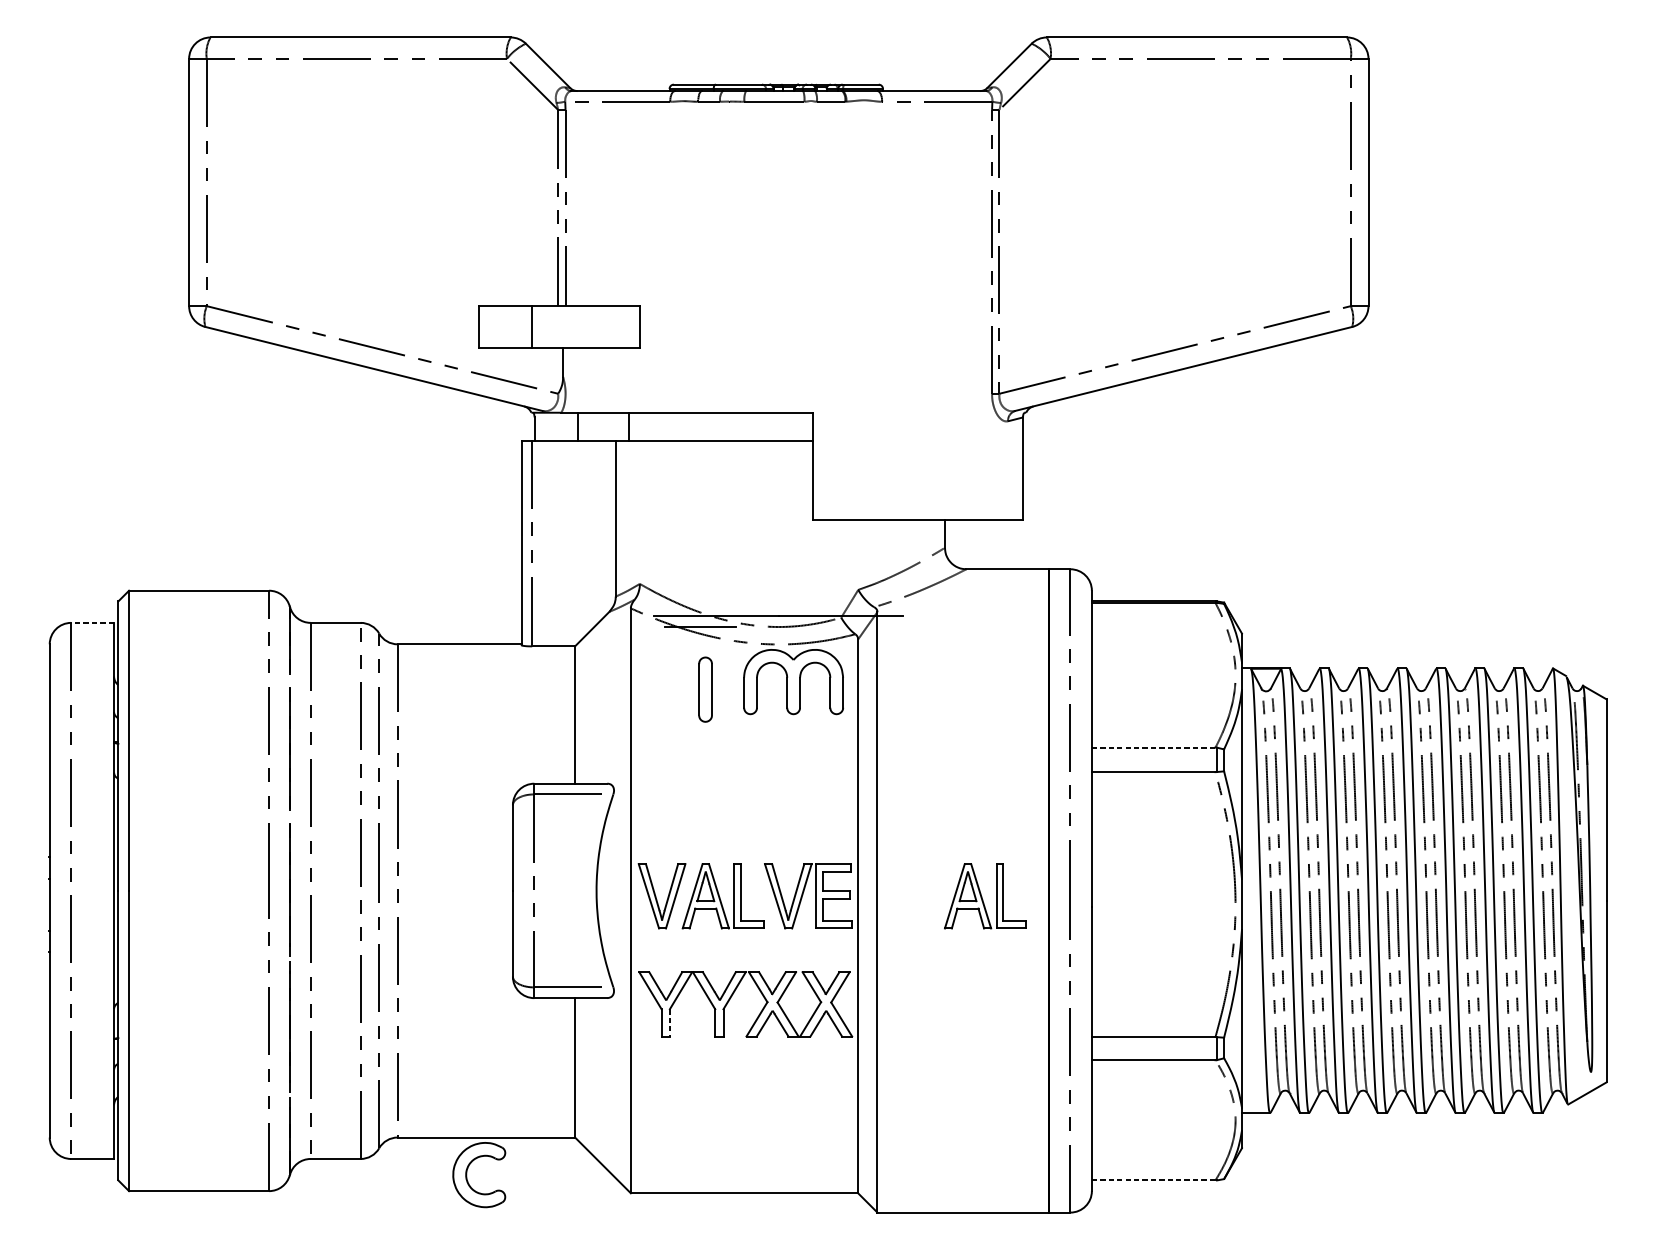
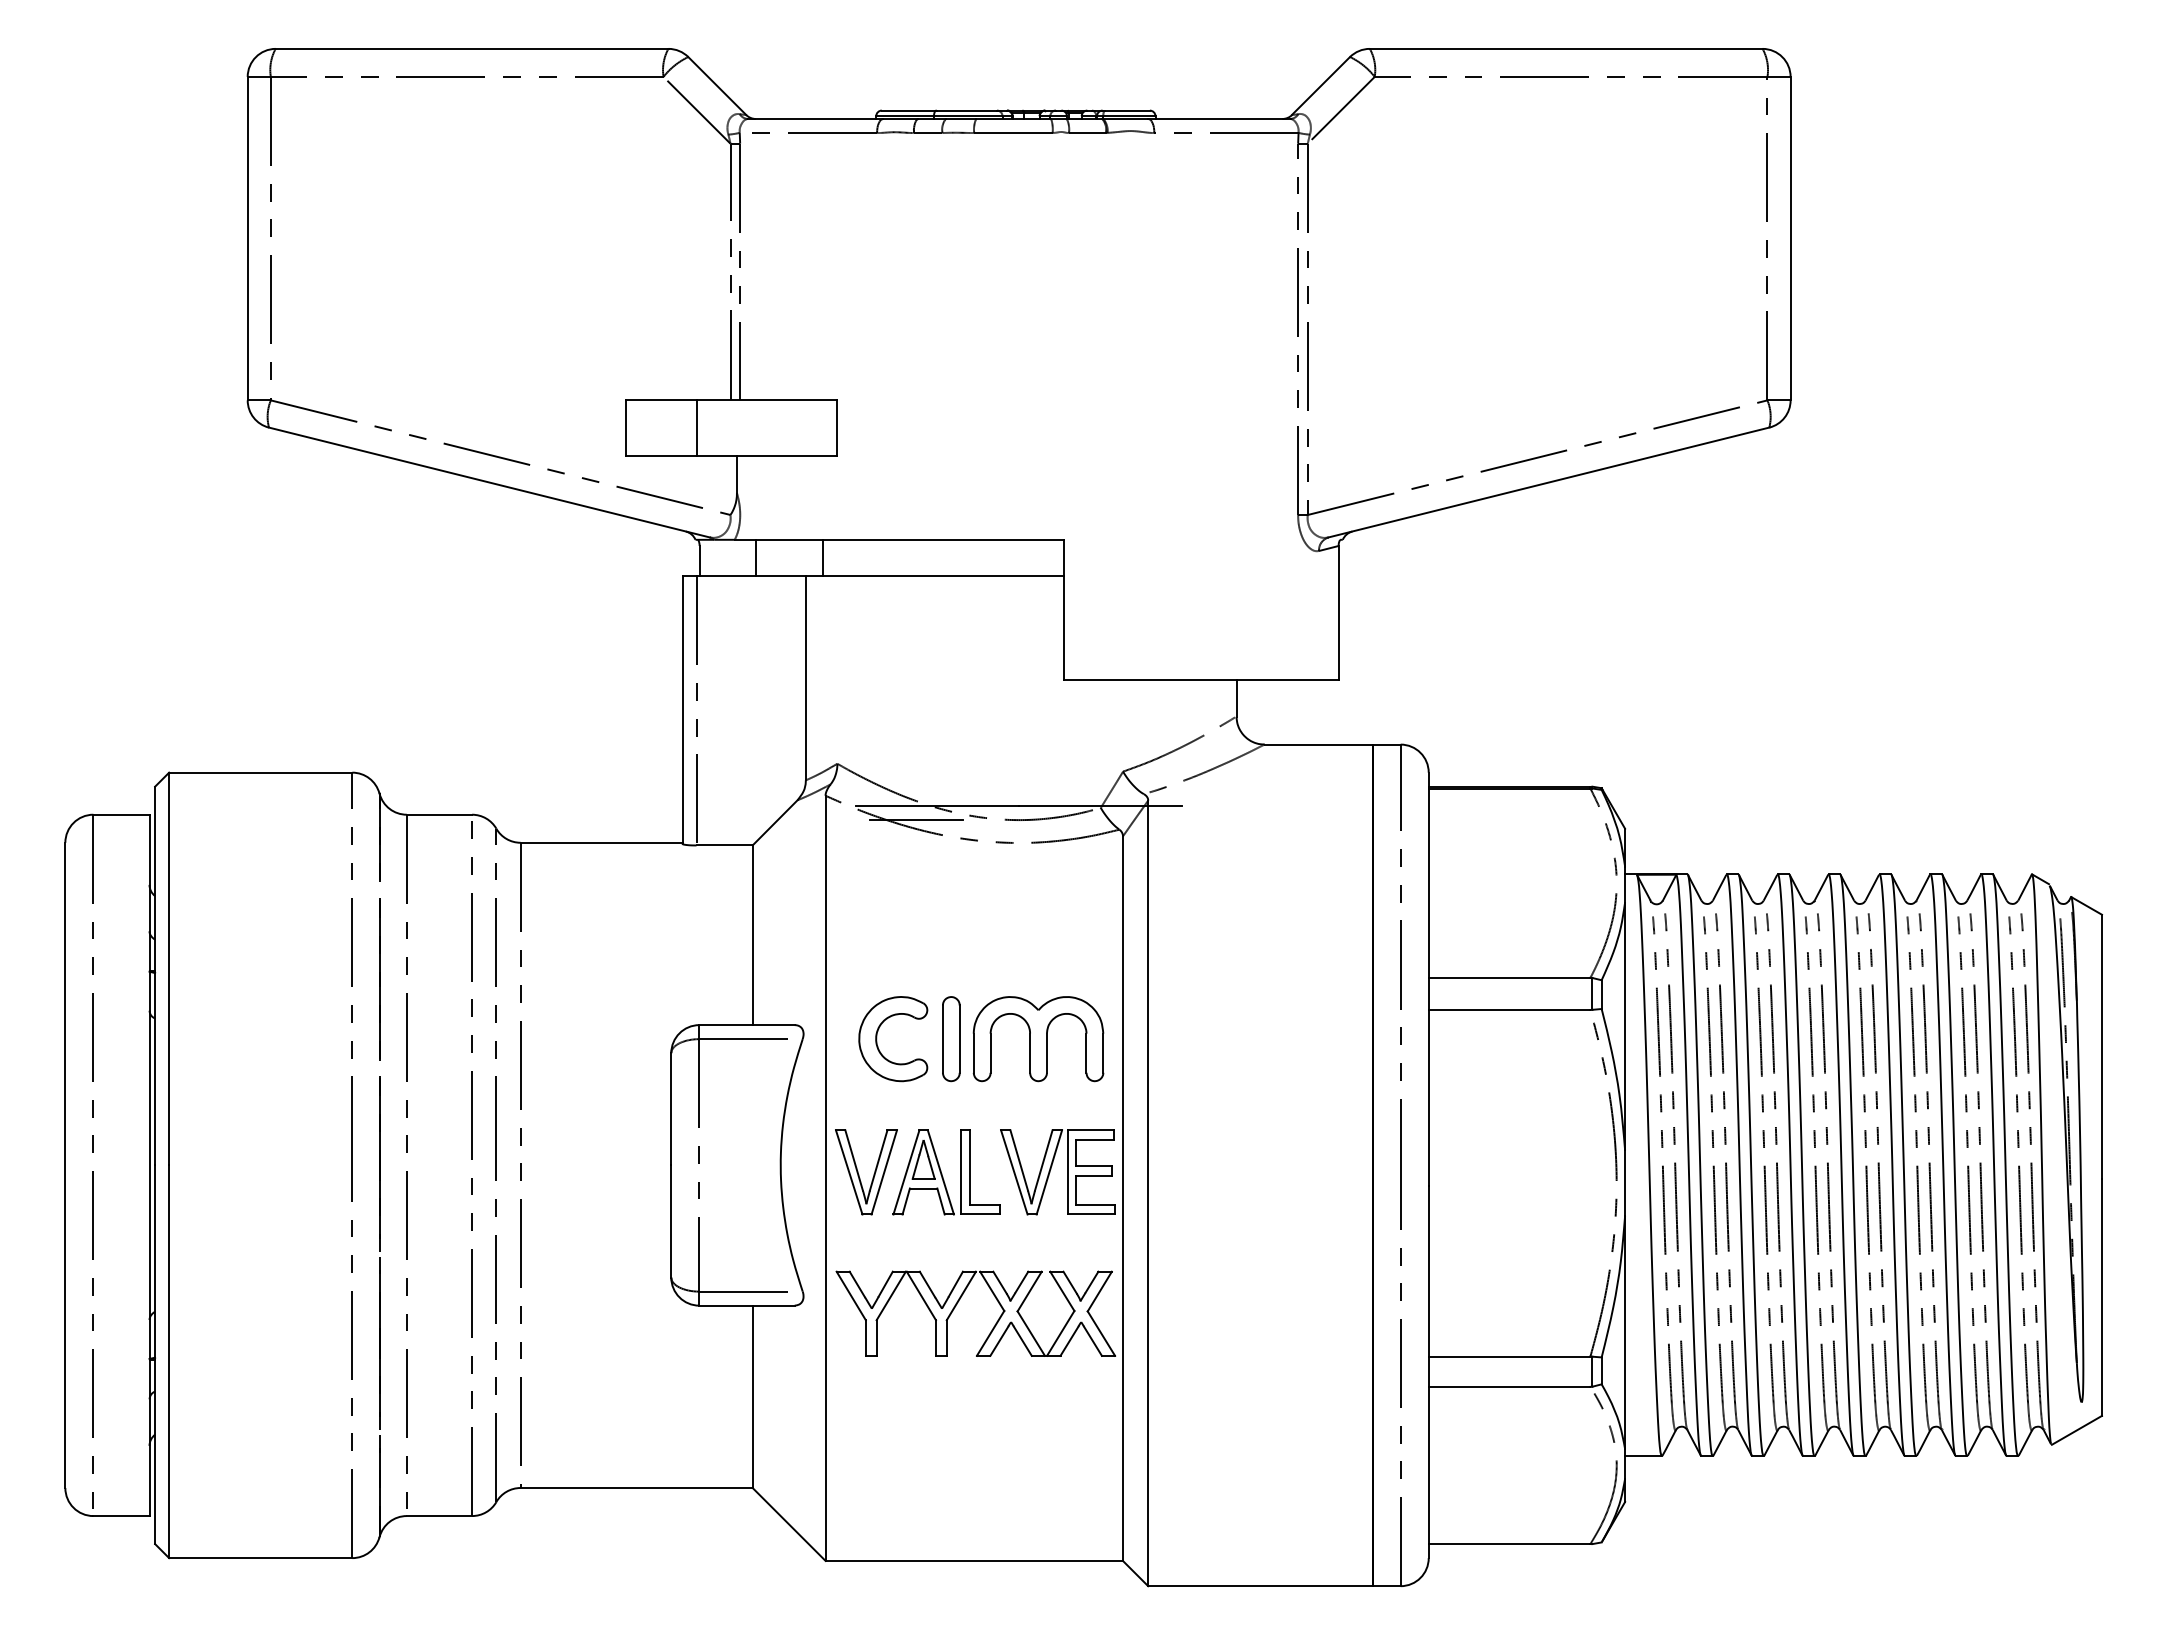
line: (91, 622) -> (120, 814), dashed -> solid
part: (793, 682) -> (1038, 1039), moved
part: (705, 689) -> (951, 1039), moved
line: (1153, 747) -> (1509, 977), dashed -> solid
part: (985, 896) -> (1289, 1172), removed
line: (669, 1023) -> (876, 1338), dashed -> solid
part: (467, 1175) -> (877, 1039), moved
line: (1153, 1180) -> (1509, 1544), dashed -> solid

